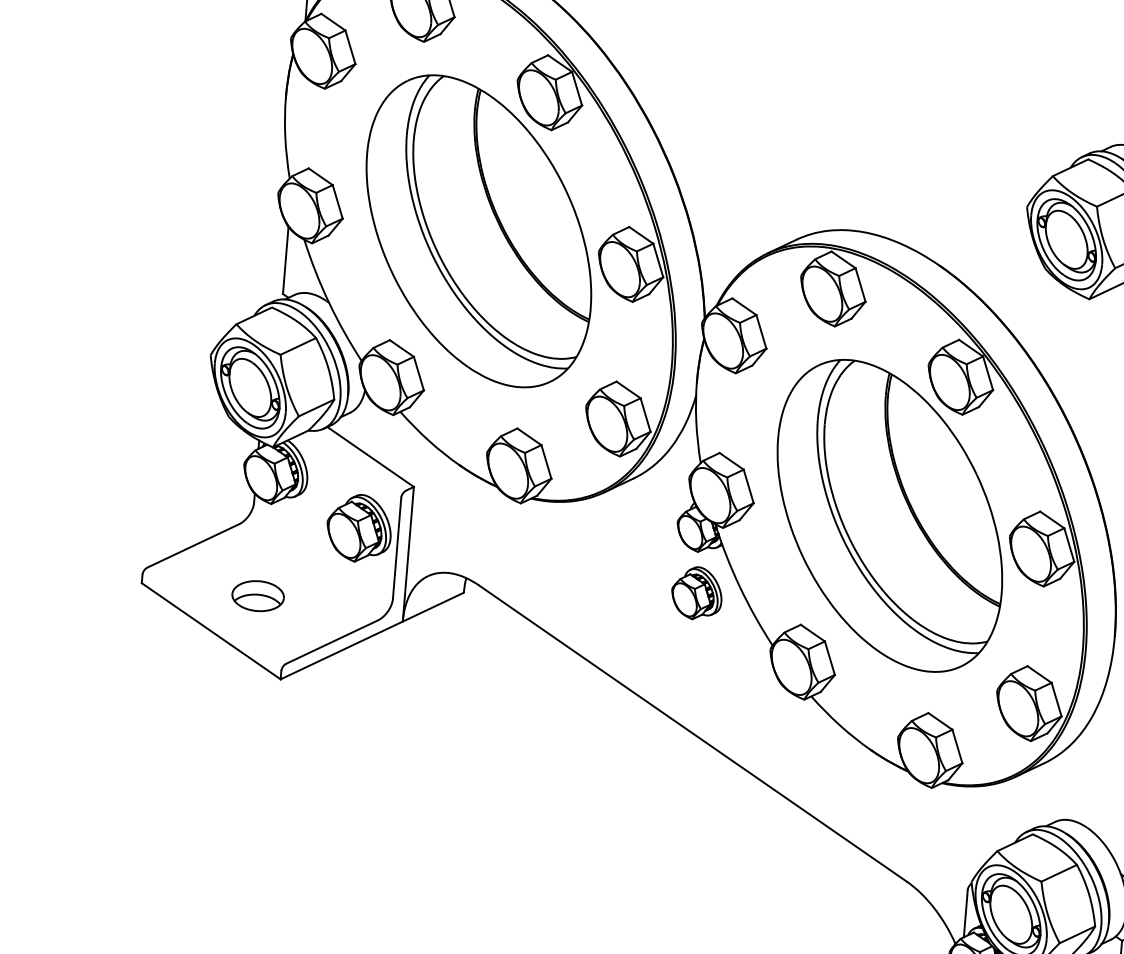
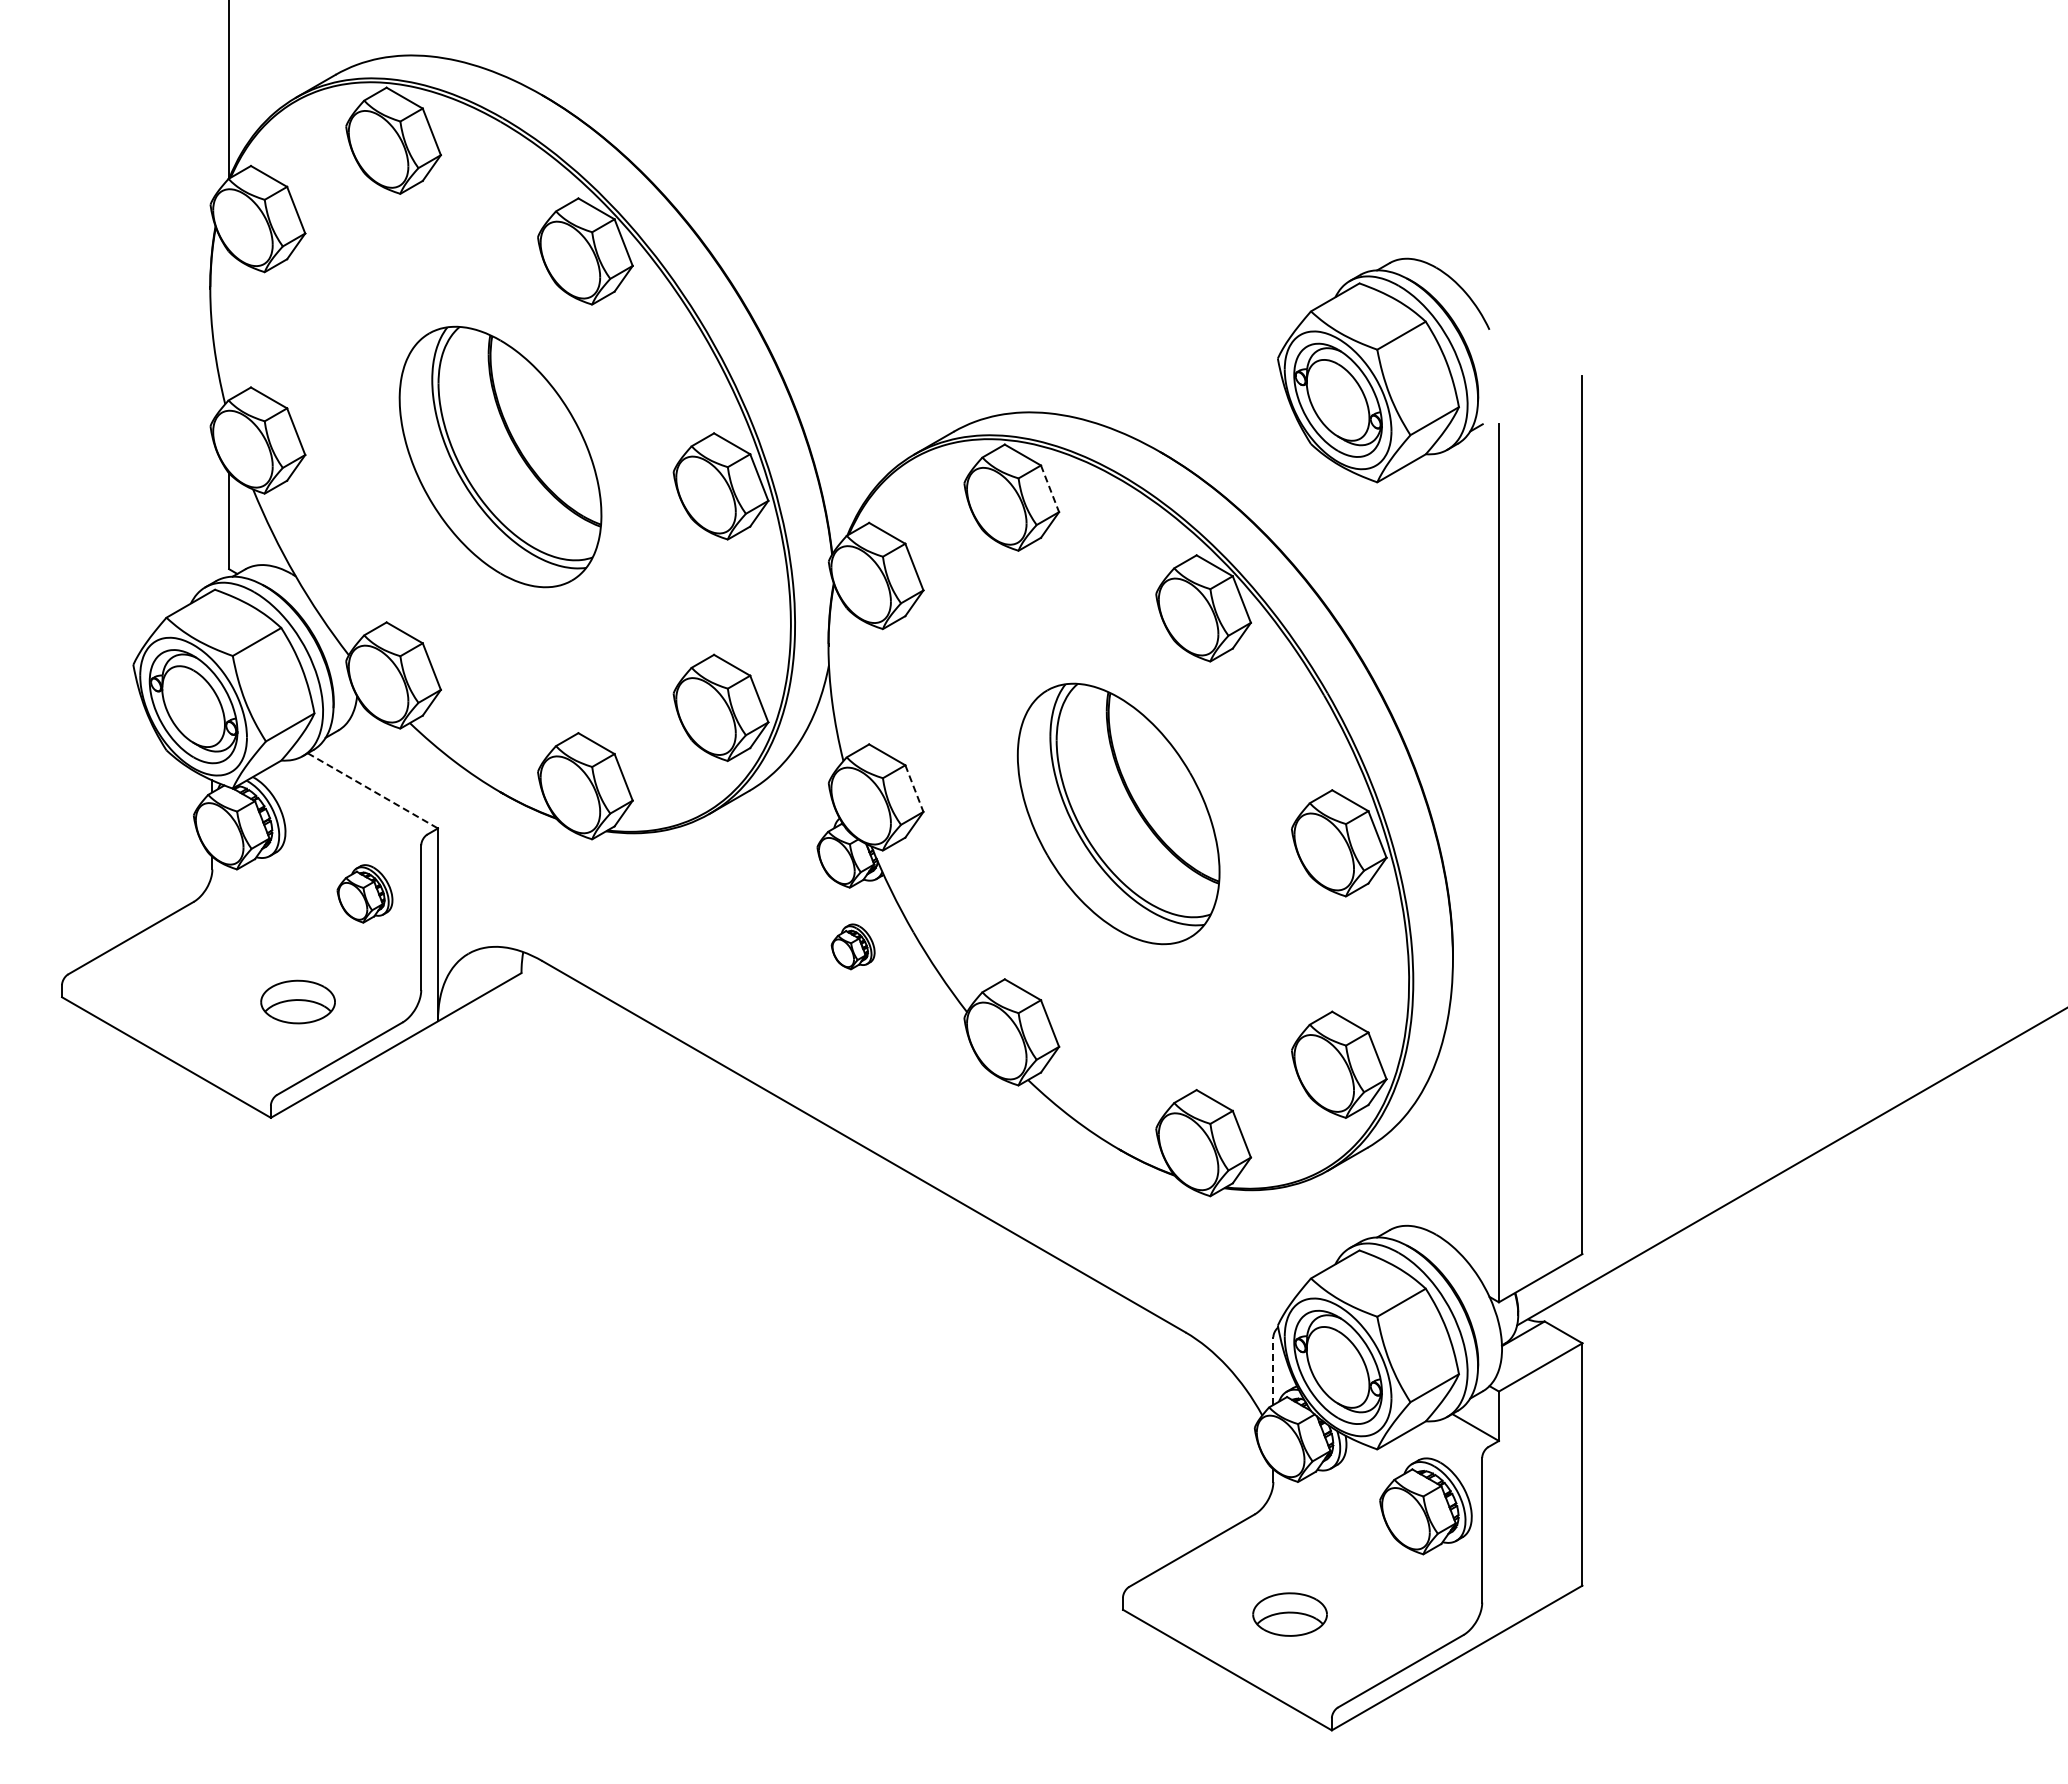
part: (478, 230) -> (500, 456), size x0.6
line: (860, 285) -> (1050, 489), solid -> dashed
line: (371, 457) -> (373, 791), solid -> dashed
line: (748, 487) -> (914, 789), solid -> dashed
part: (889, 515) -> (1118, 813), size x0.6
part: (358, 528) -> (364, 893), size x0.6
part: (696, 593) -> (852, 946), size x0.6
part: (257, 595) -> (297, 1001), moved
line: (965, 913) -> (1273, 1371), solid -> dashed

